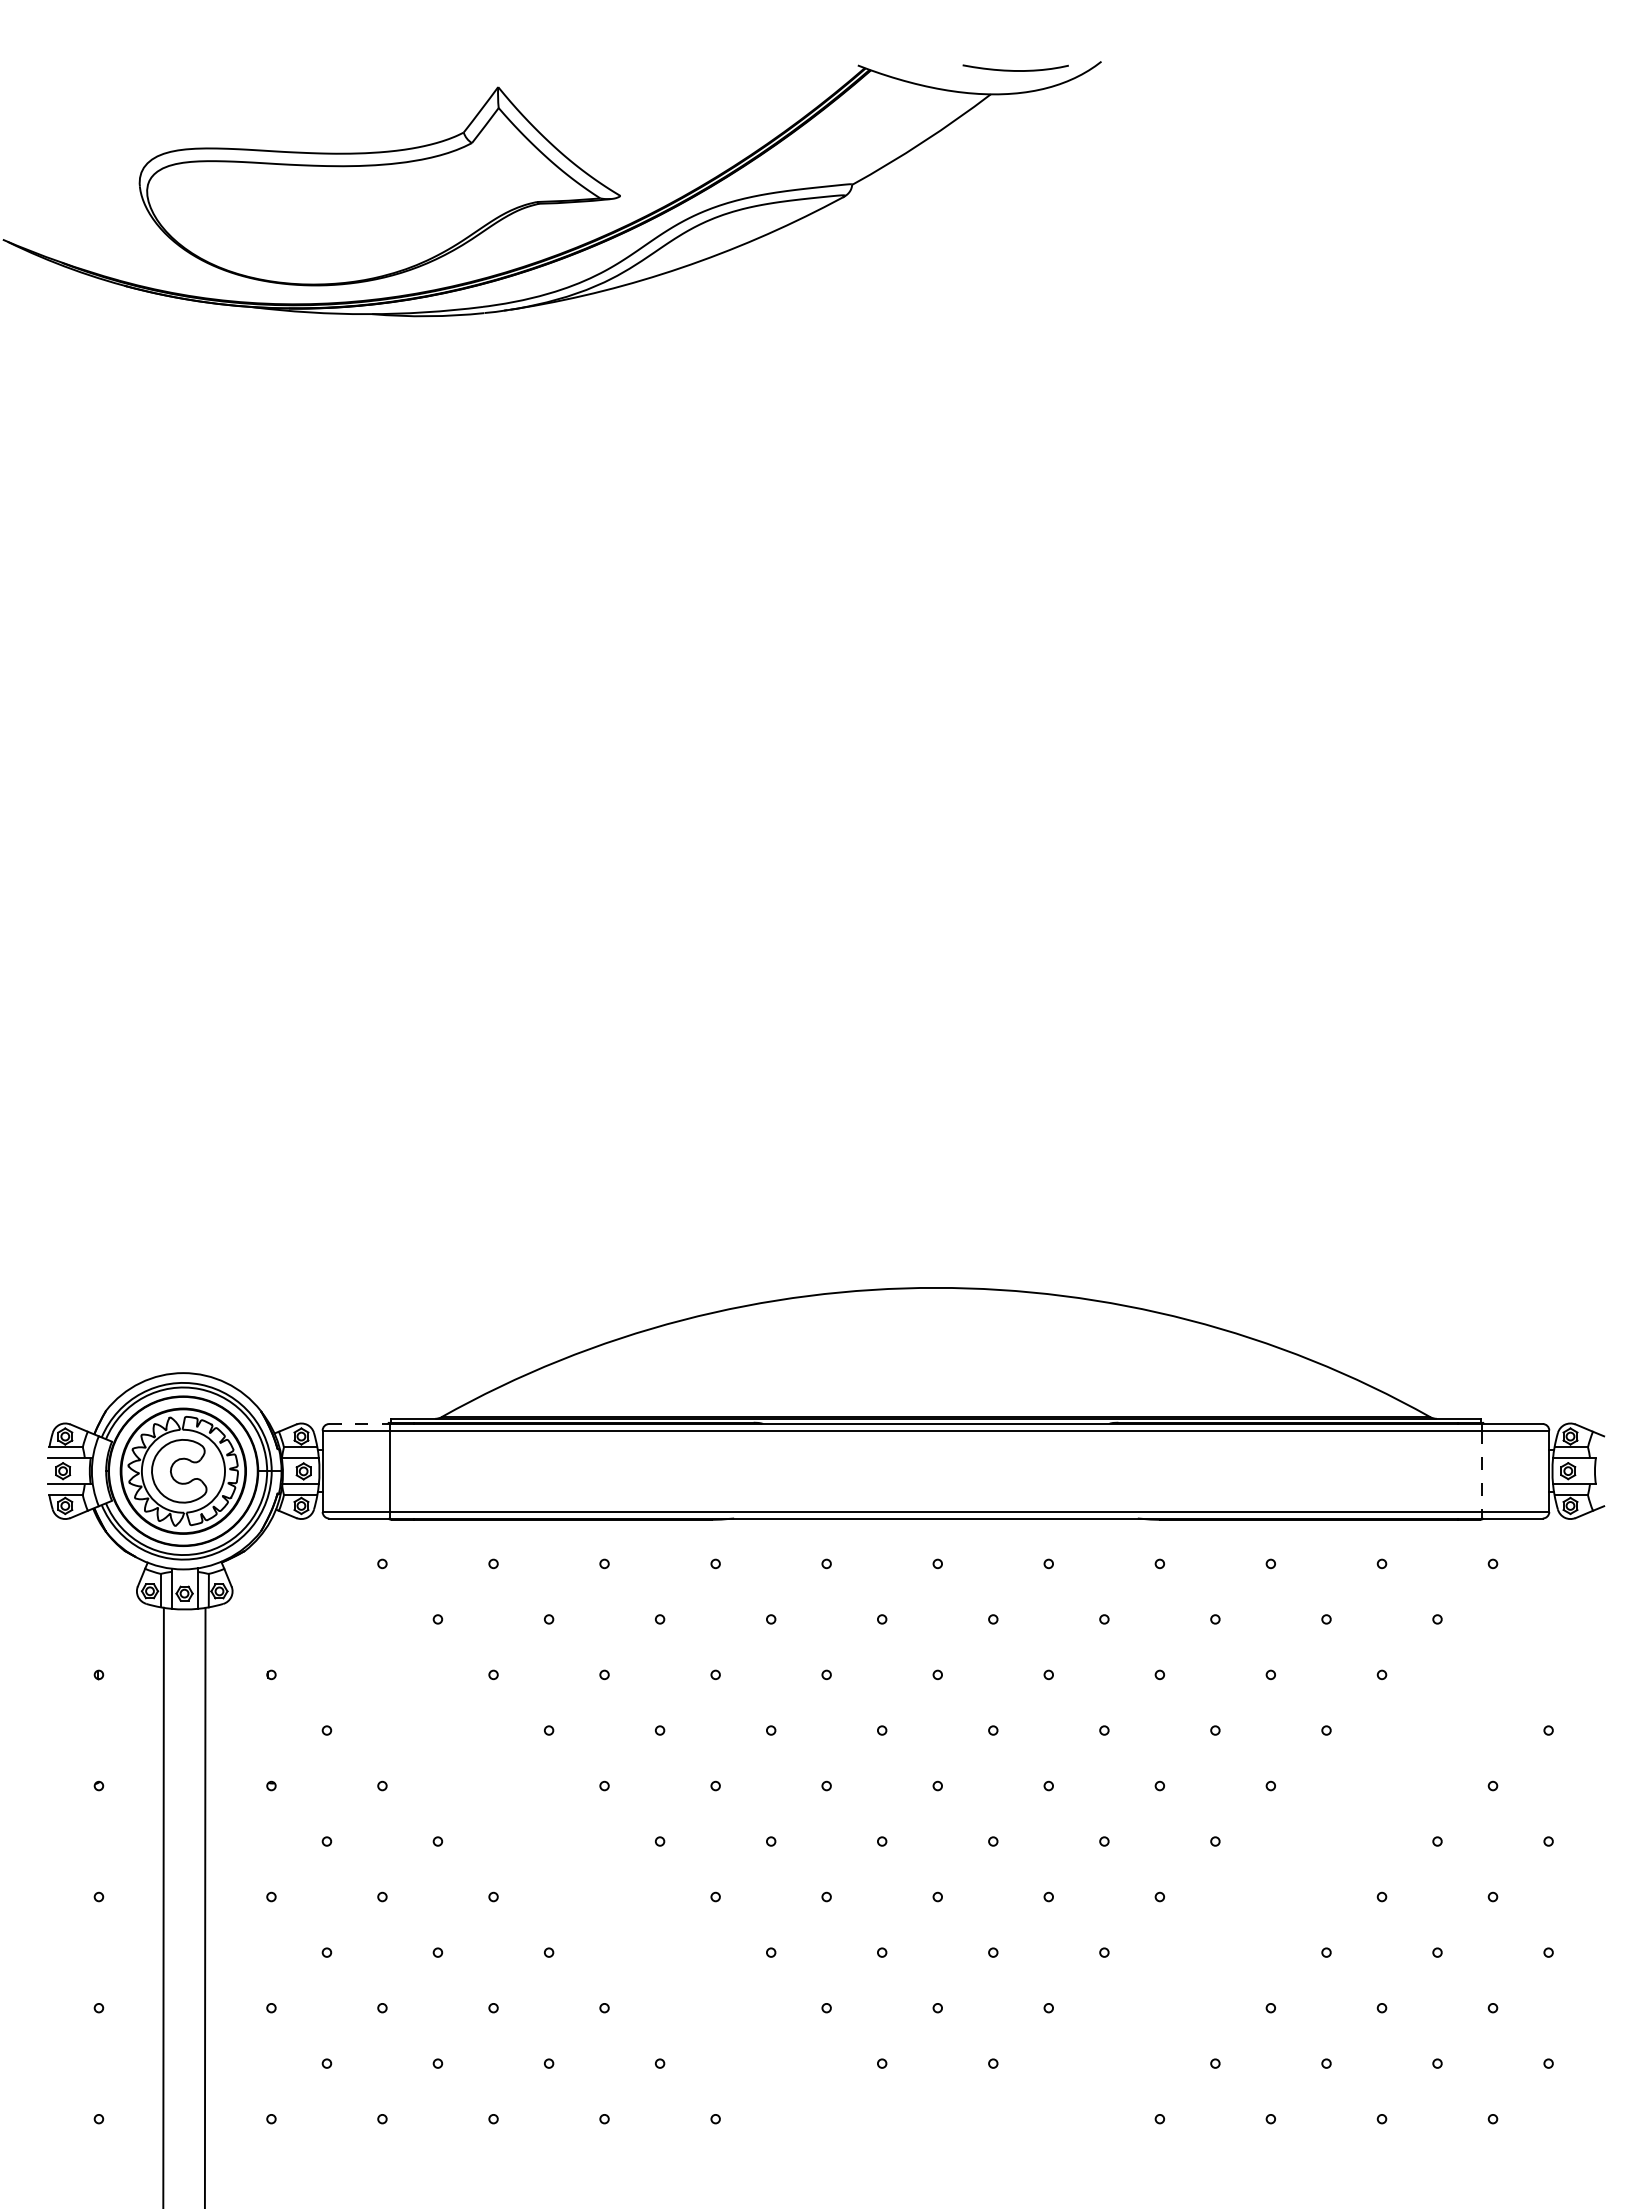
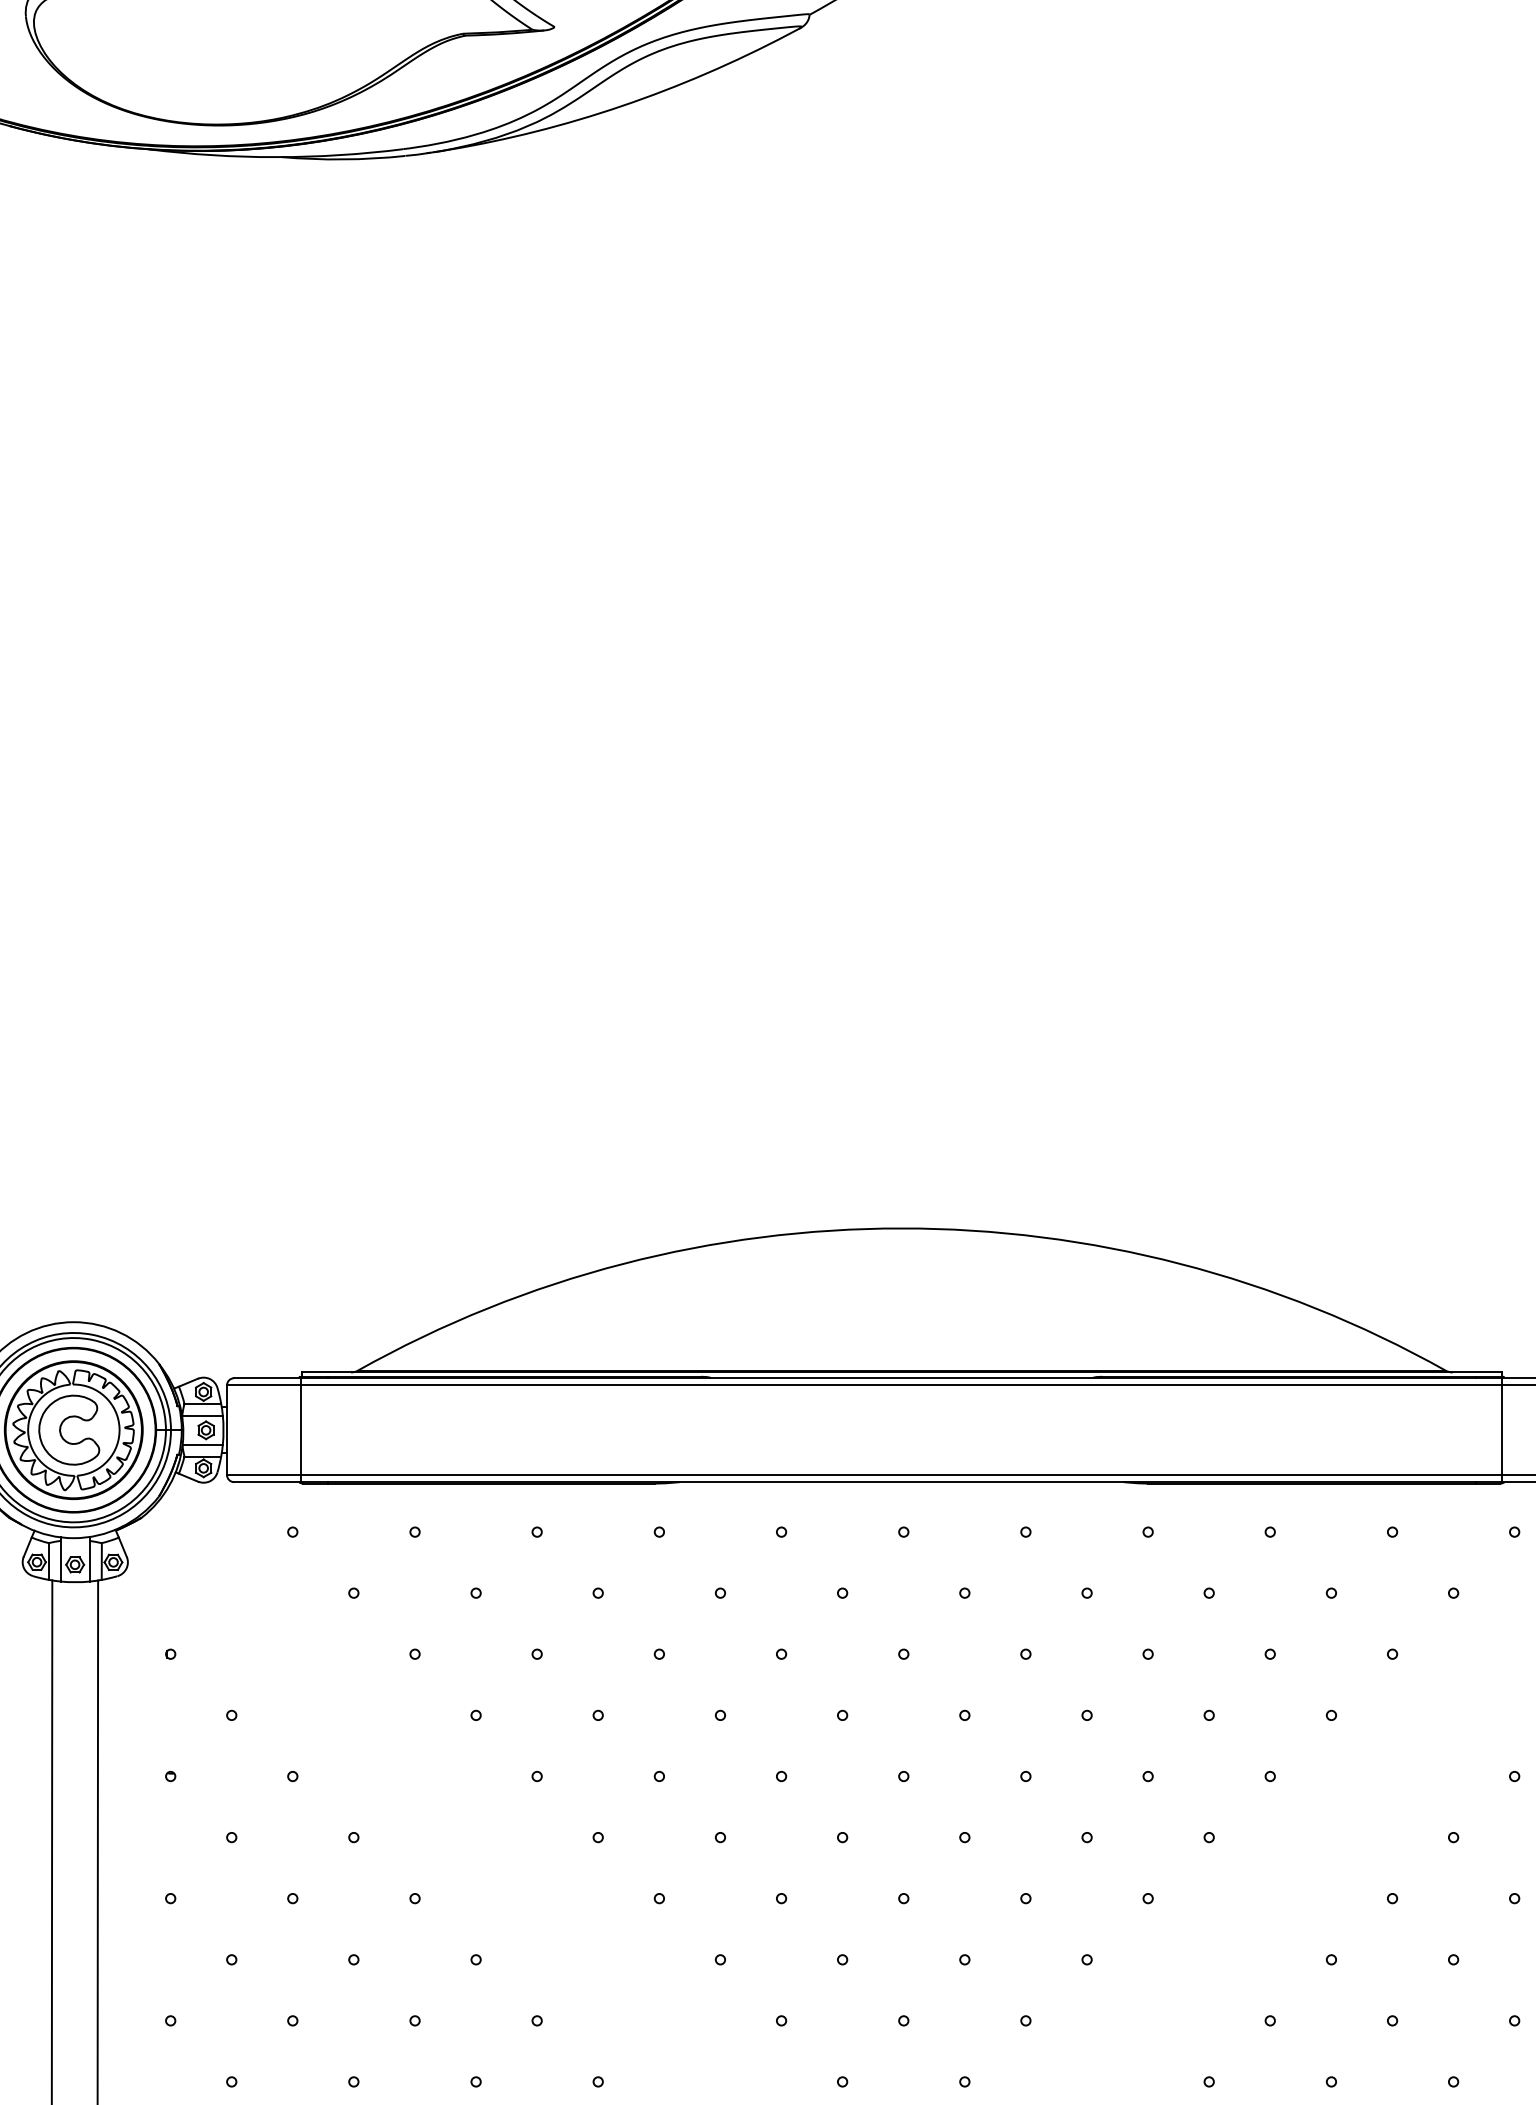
line: (360, 1424) -> (268, 1378), dashed -> solid
line: (1481, 1471) -> (1501, 1430), dashed -> solid

